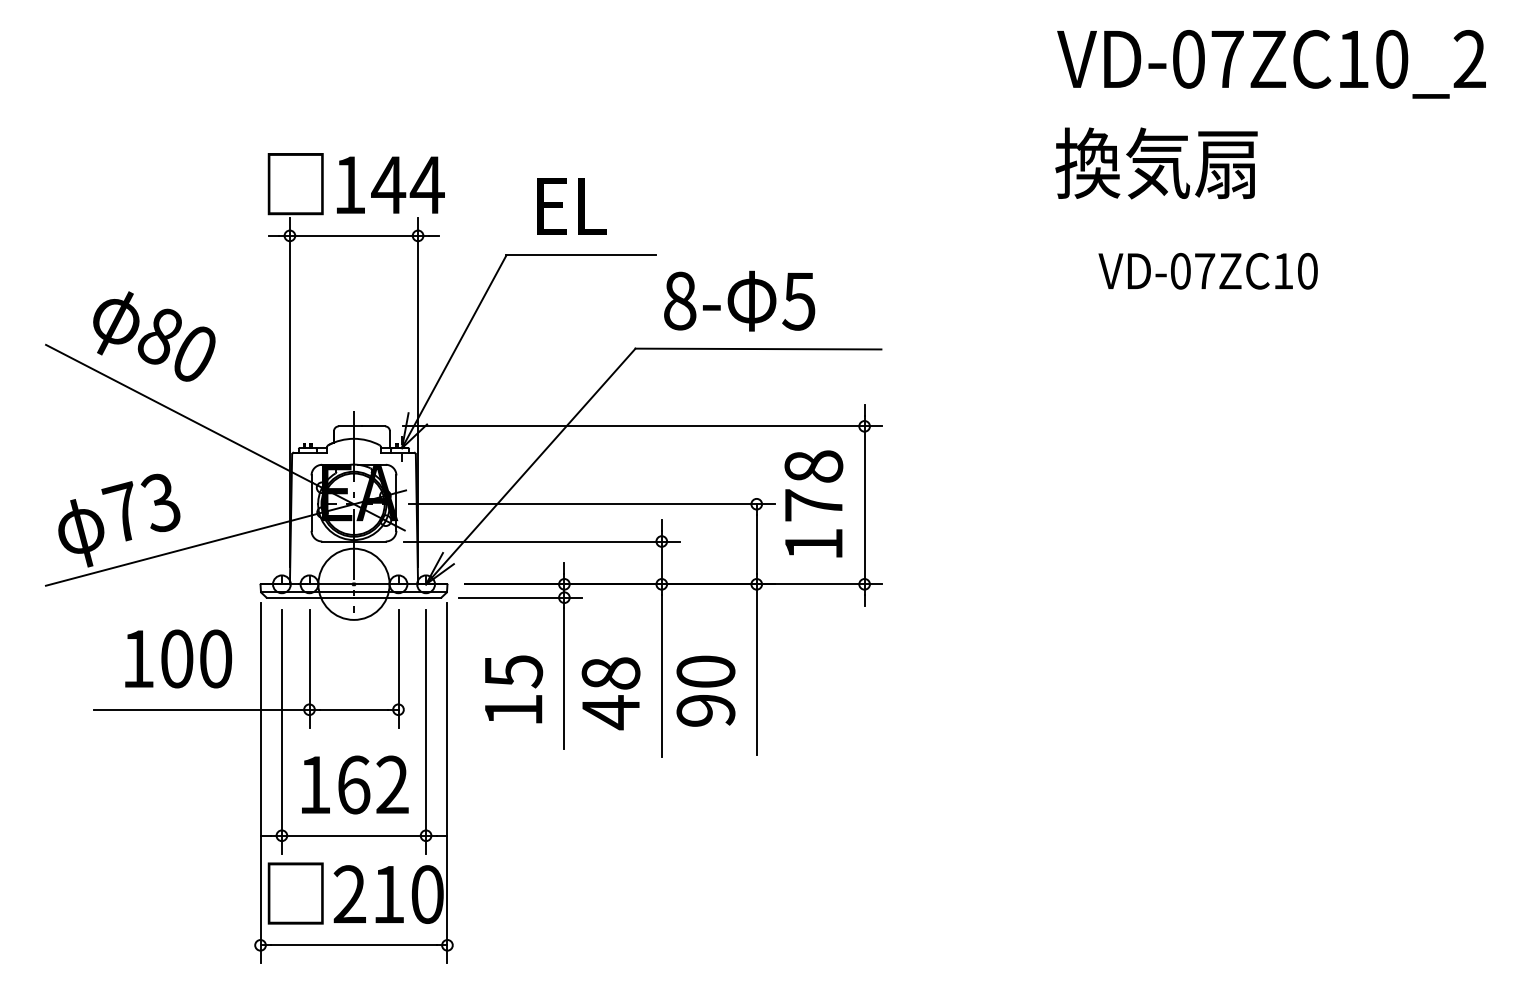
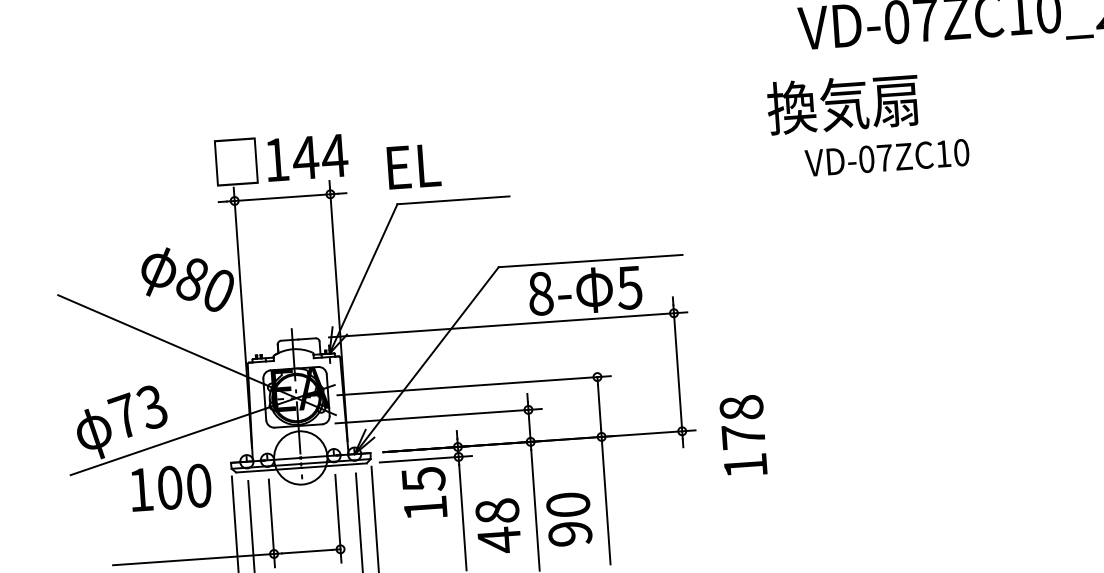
text: (1156, 163) -> (843, 104), moved
text: (571, 206) -> (413, 166), moved
text: (1207, 271) -> (886, 158), moved
text: (739, 300) -> (585, 290), moved
text: (154, 336) -> (188, 279), moved
text: (813, 503) -> (743, 435), moved
text: (178, 658) -> (171, 487), moved
text: (514, 689) -> (425, 492), moved

